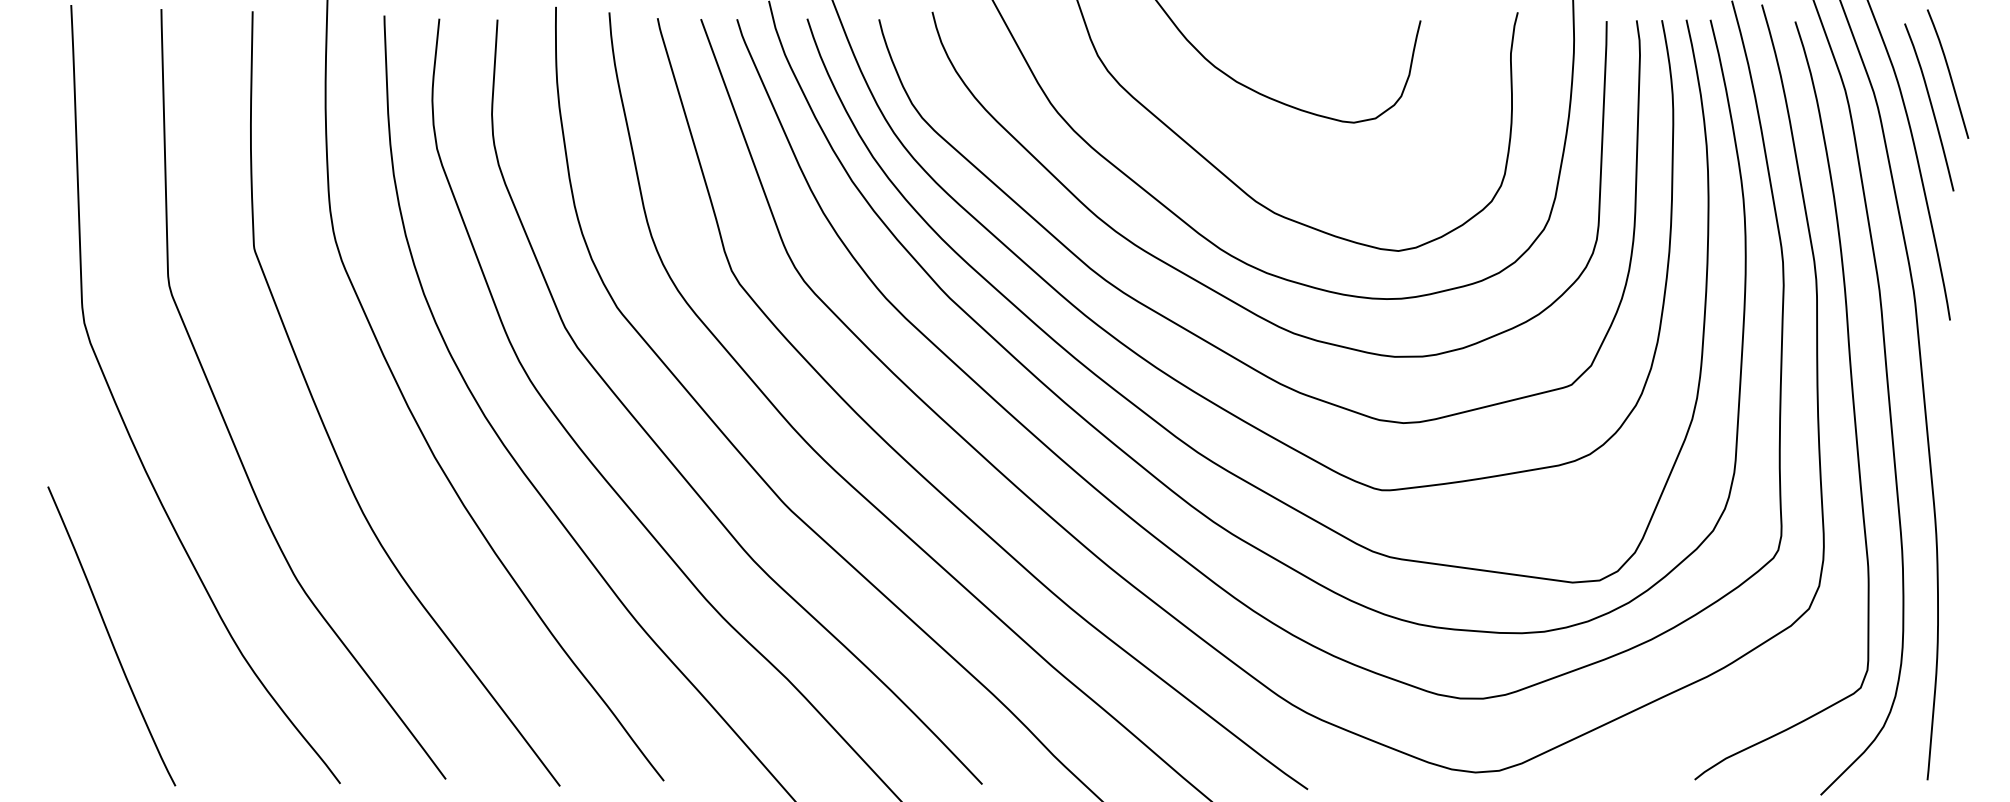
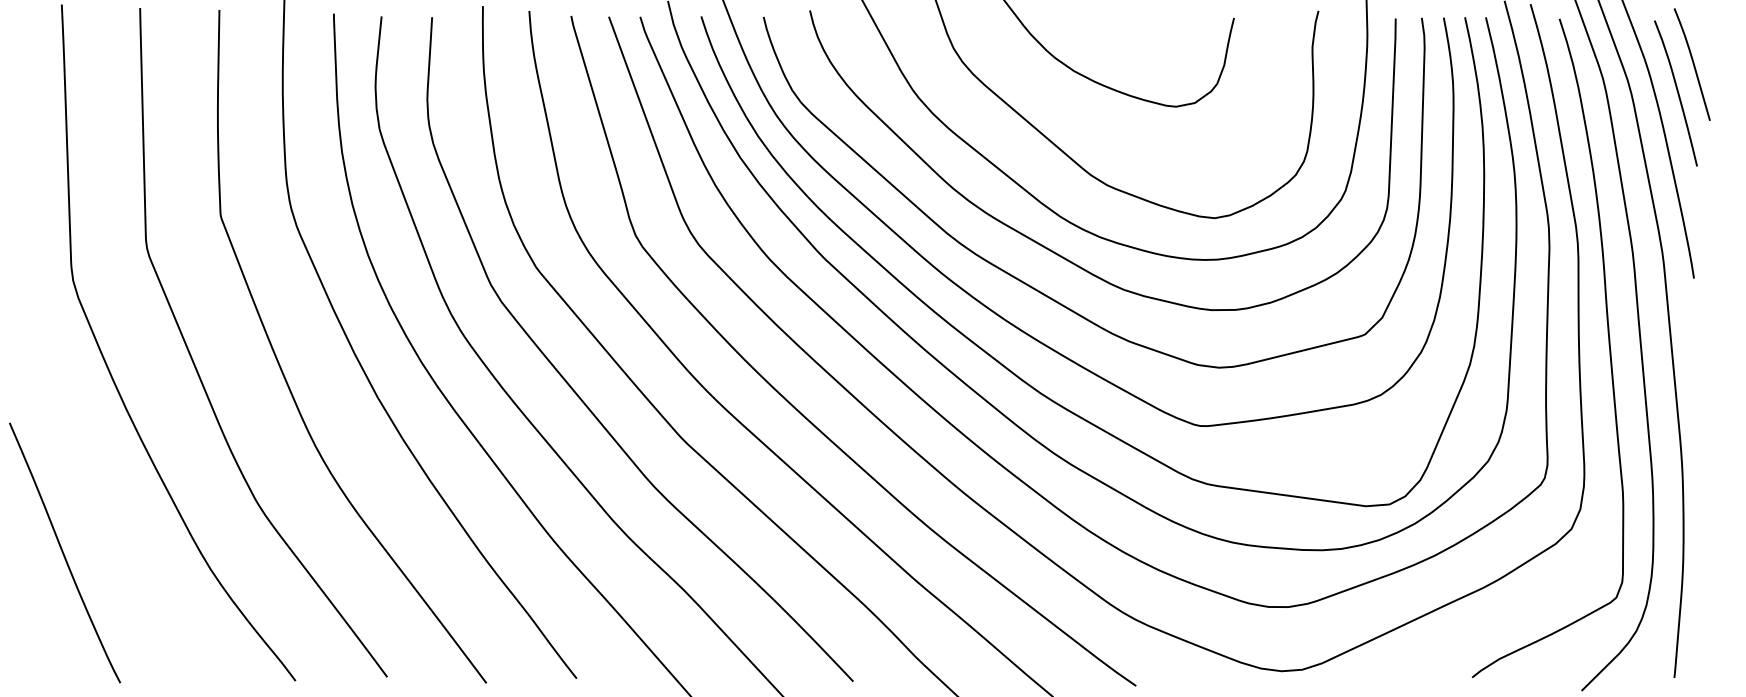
curve: (111, 636) -> (64, 553), moved

